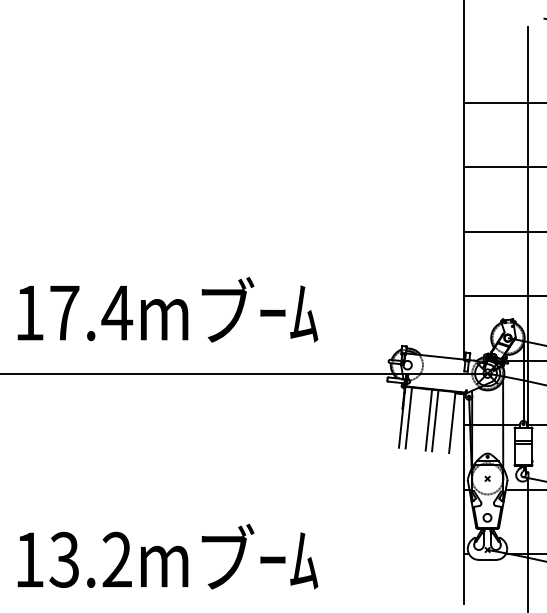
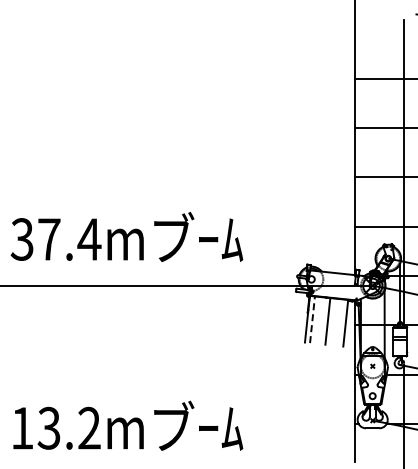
text: (28, 313) -> (21, 239), 17.4m -> 37.4m
line: (408, 417) -> (312, 319), solid -> dashed
line: (434, 420) -> (332, 321), removed

